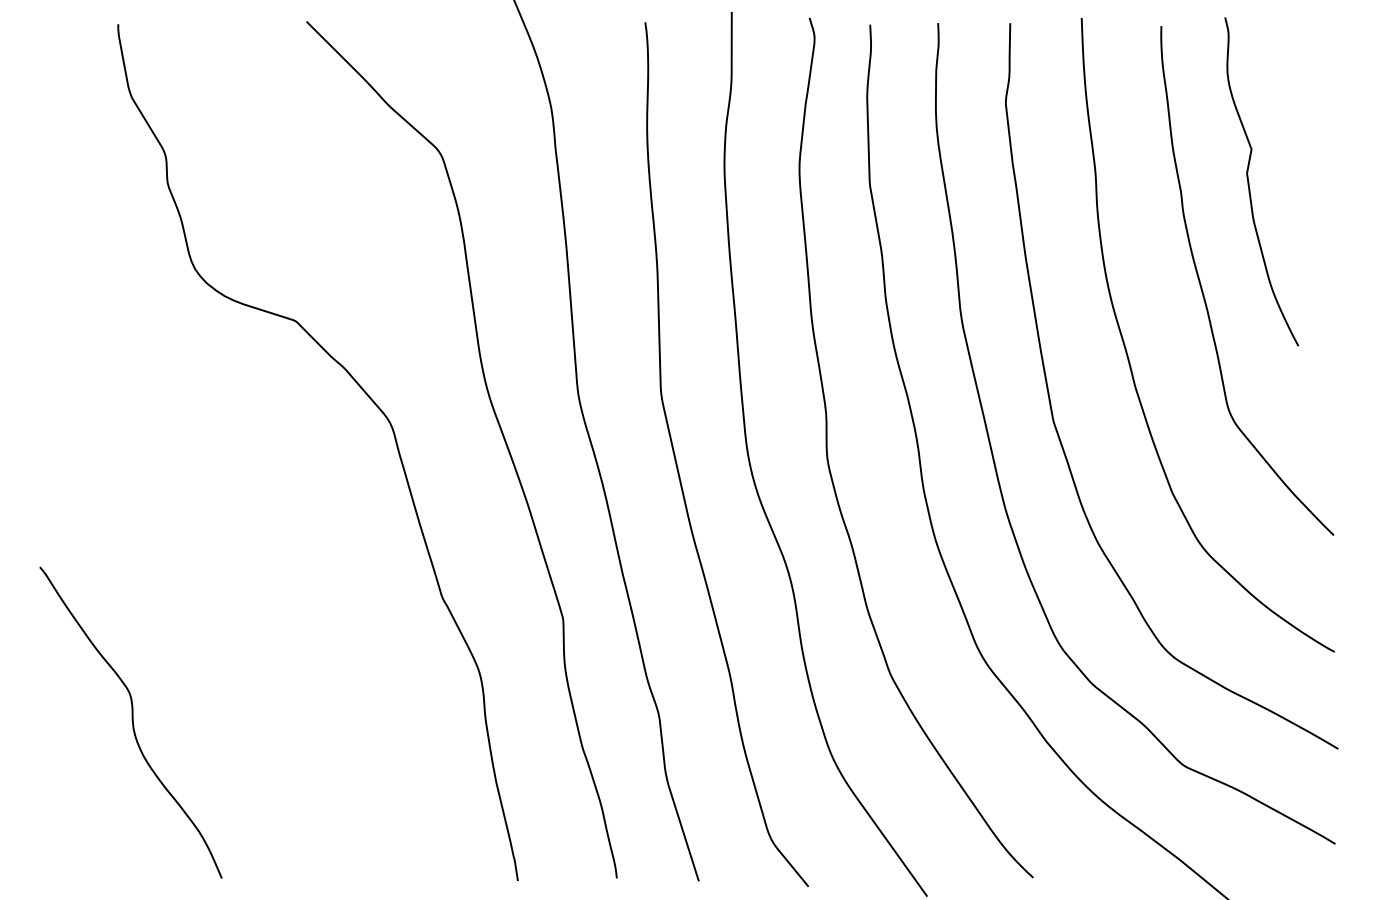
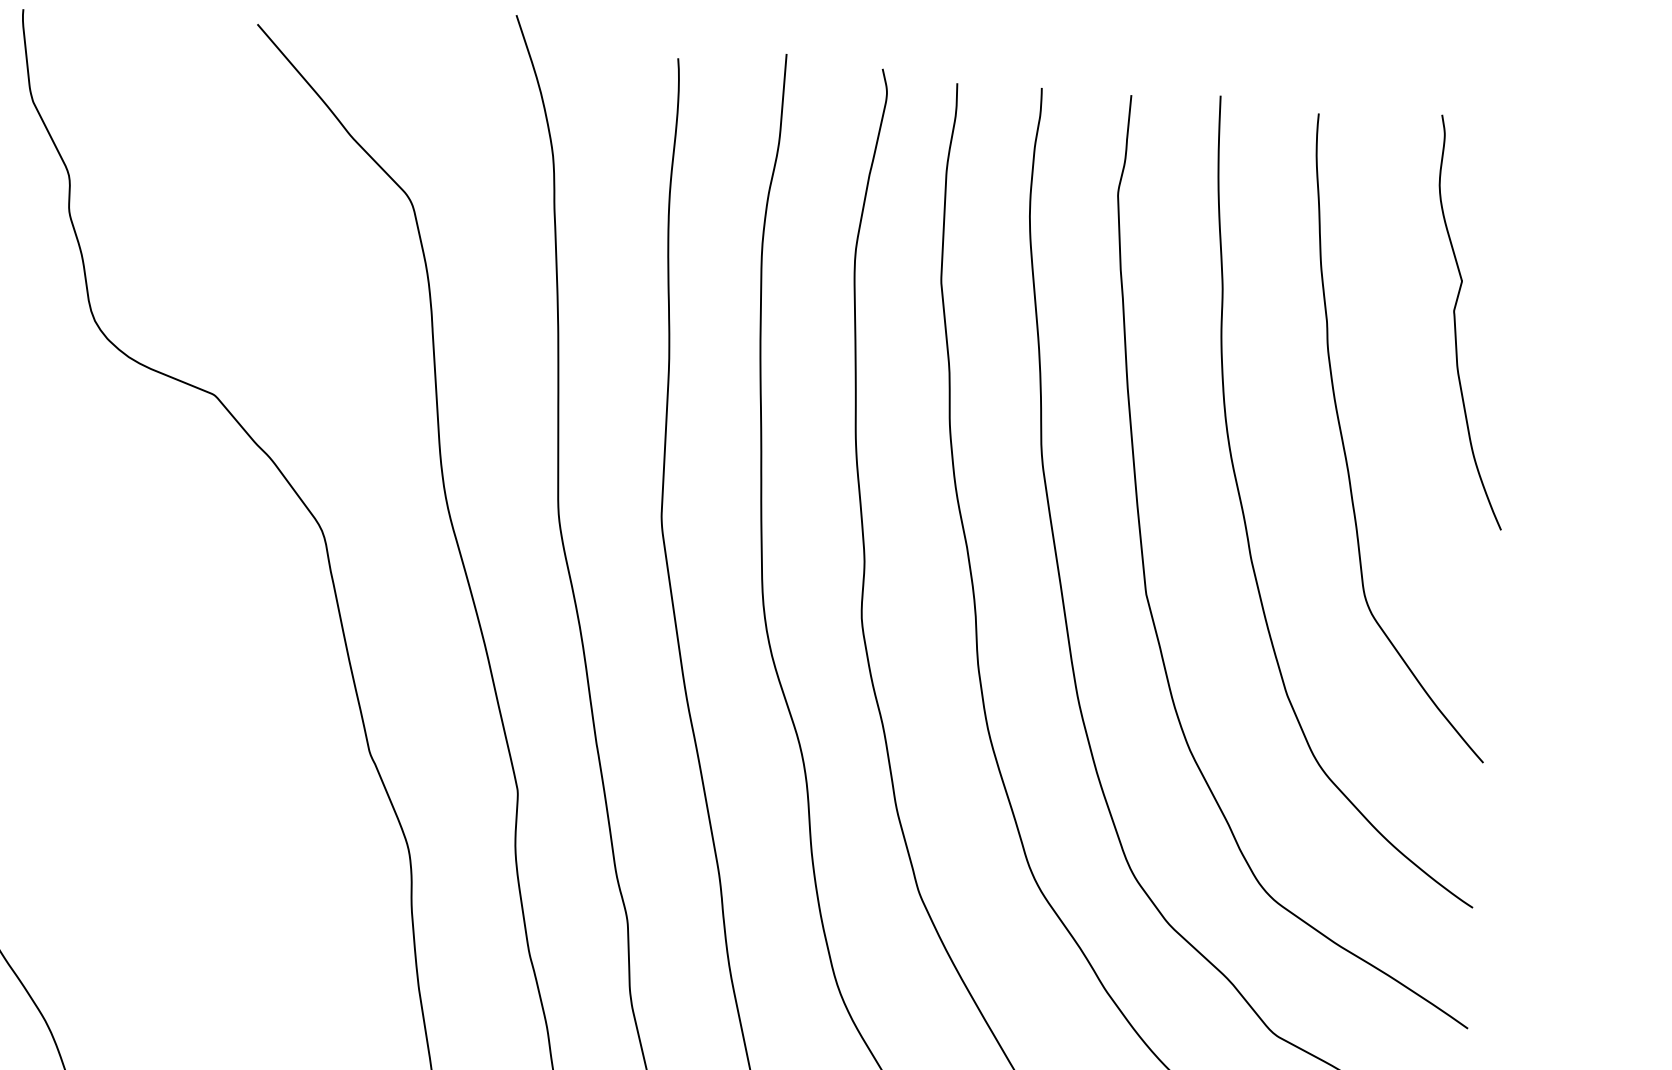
curve: (1249, 181) -> (1456, 321), moved

